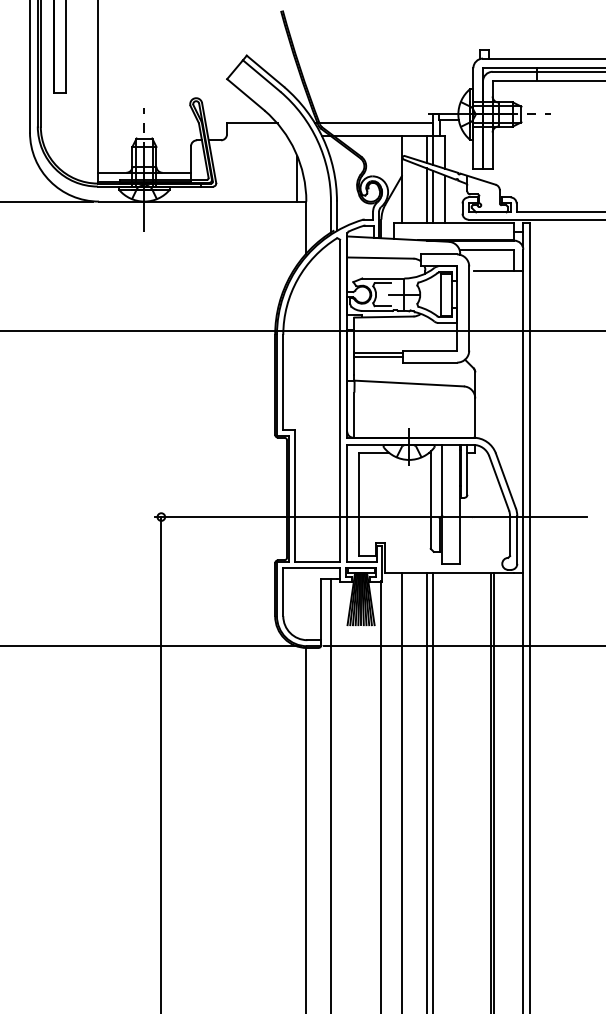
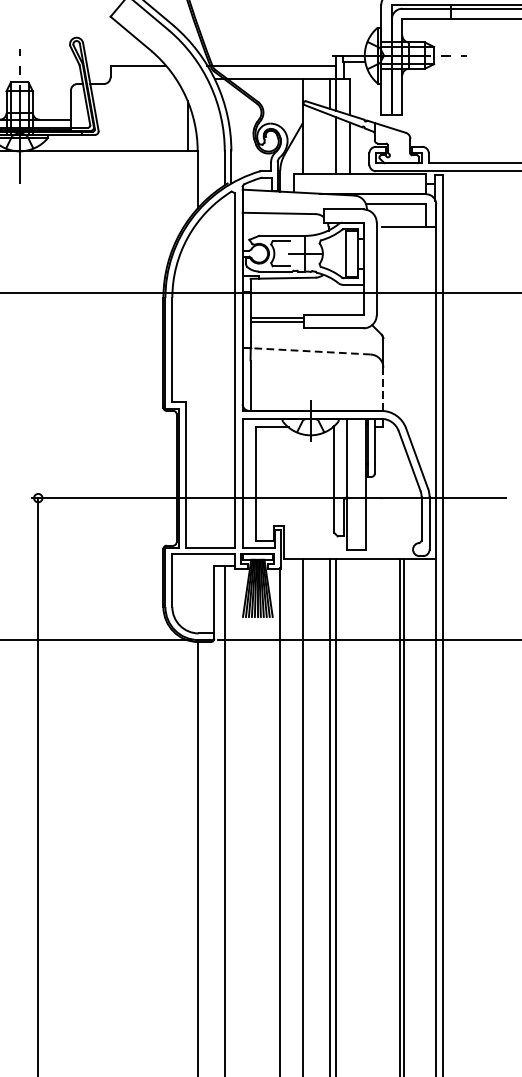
line: (426, 195) -> (329, 144), removed
line: (409, 383) -> (311, 351), solid -> dashed
line: (475, 418) -> (383, 389), solid -> dashed

